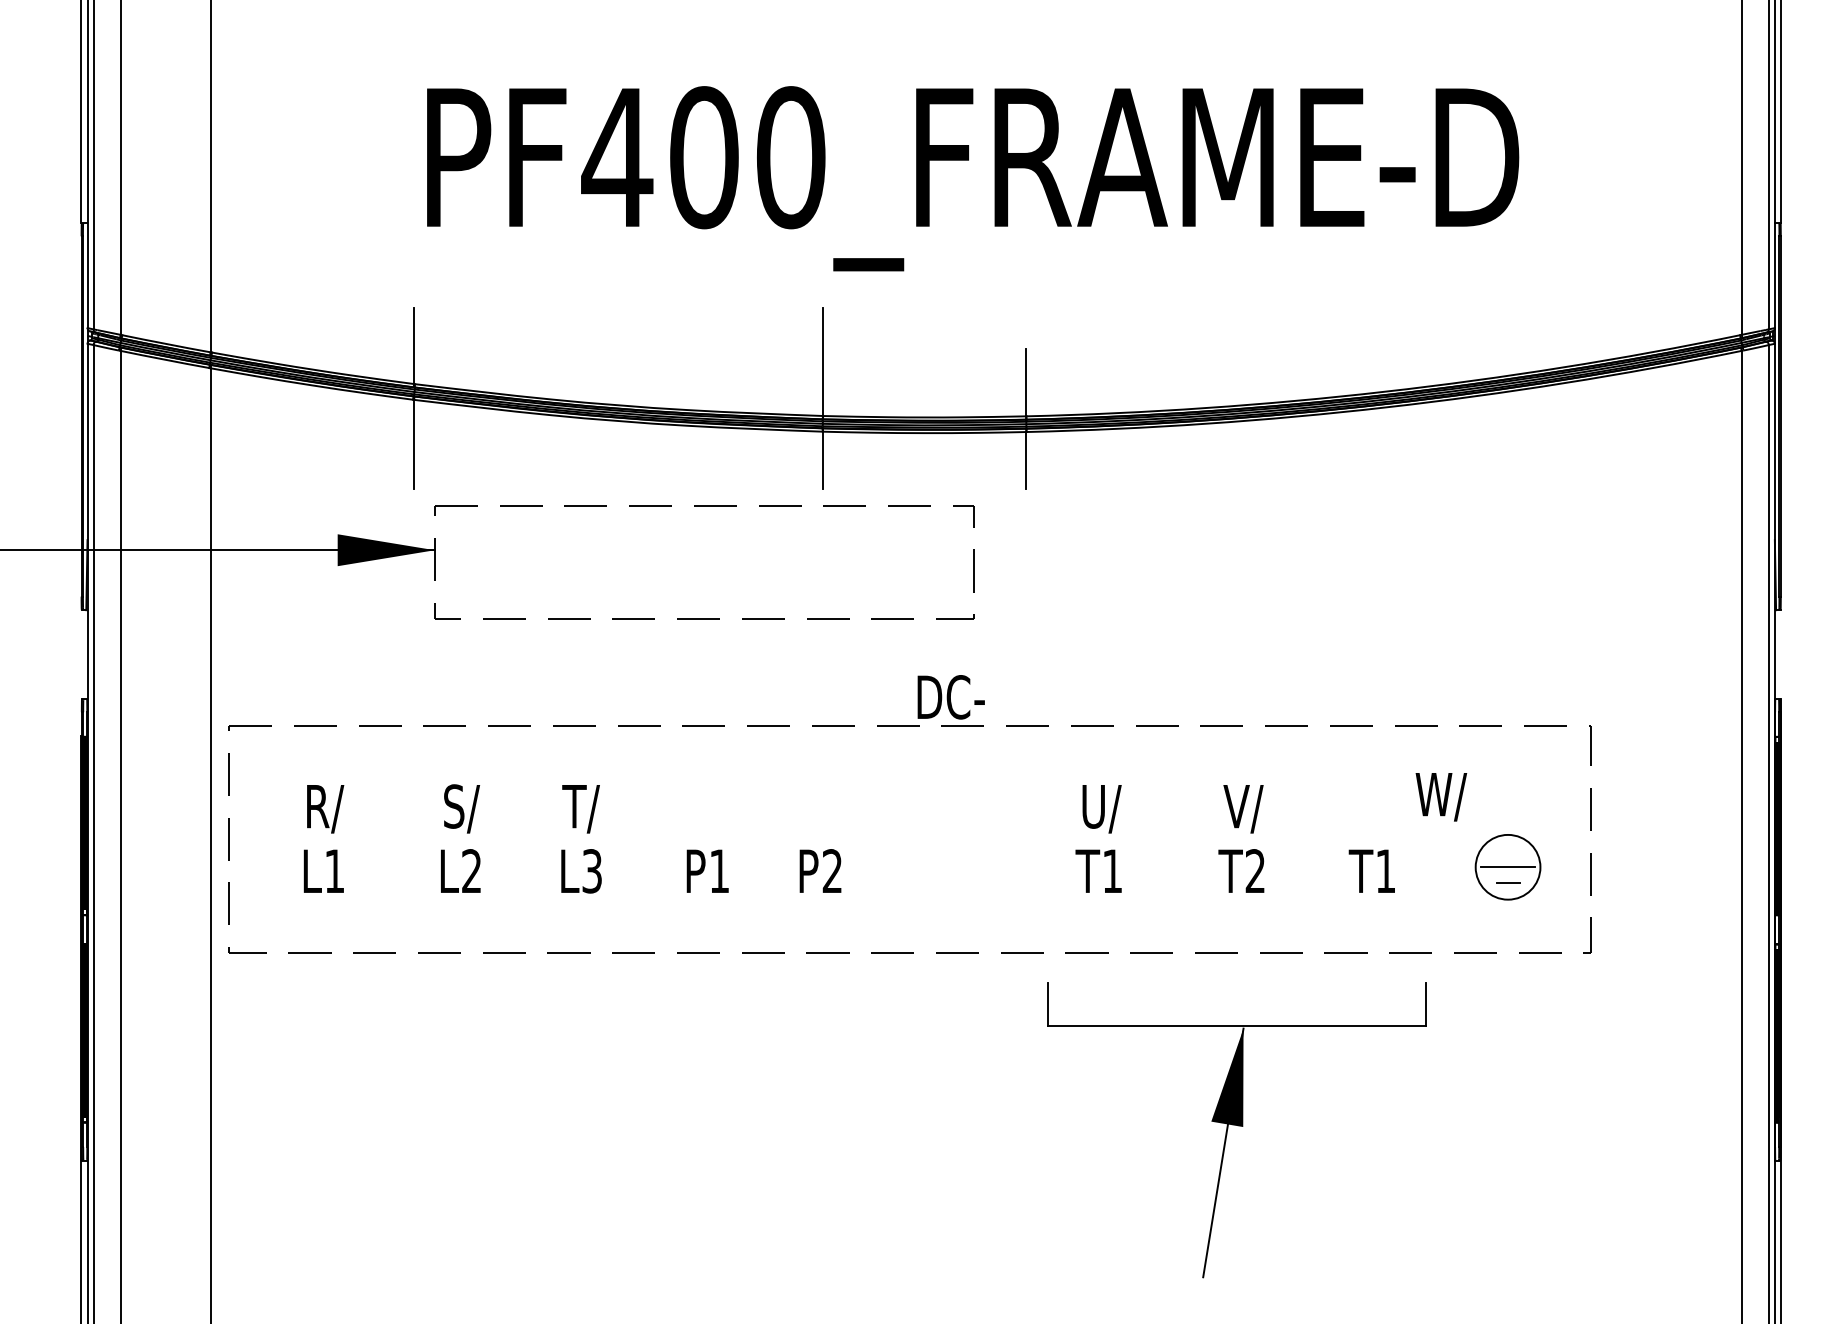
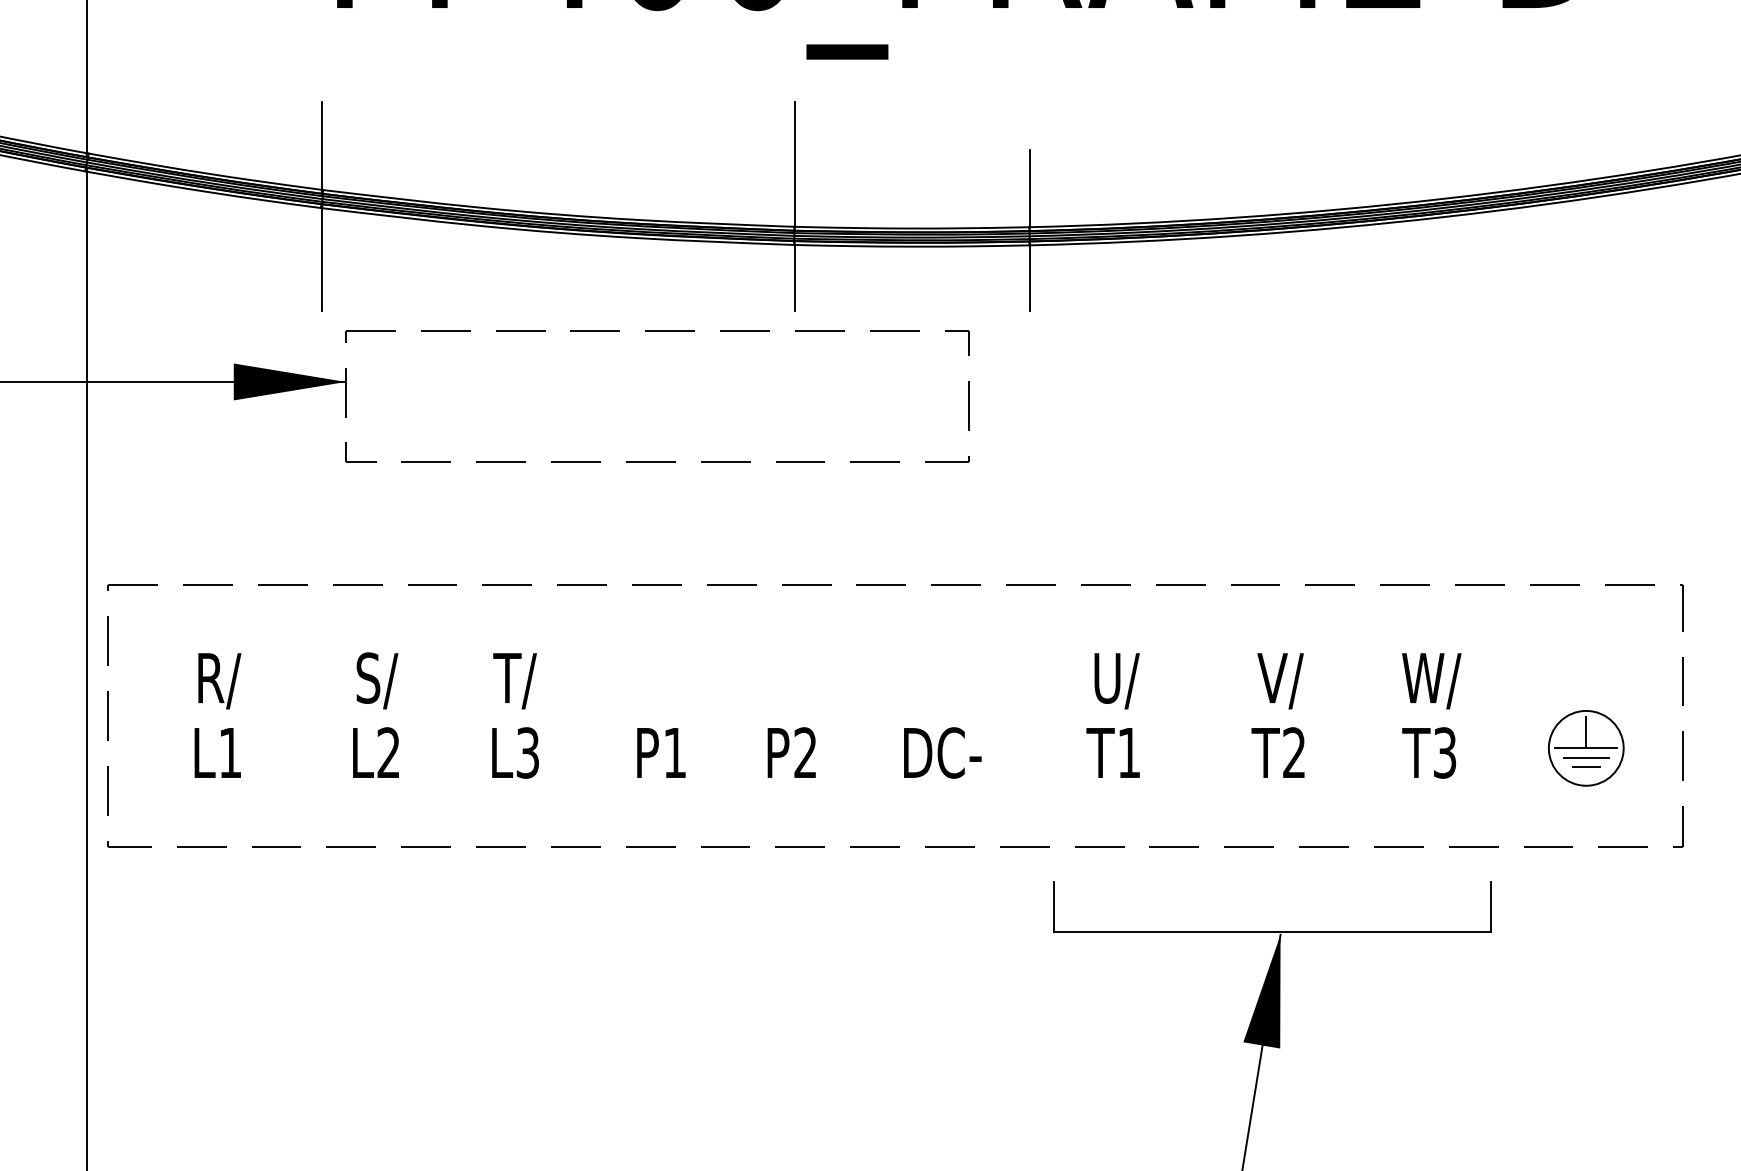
text: (950, 697) -> (941, 753), moved
text: (1441, 797) -> (1431, 681), moved
line: (1508, 853) -> (1586, 732), added
text: (1385, 871) -> (1444, 753), T1 -> T3
line: (1507, 875) -> (1585, 757), added

